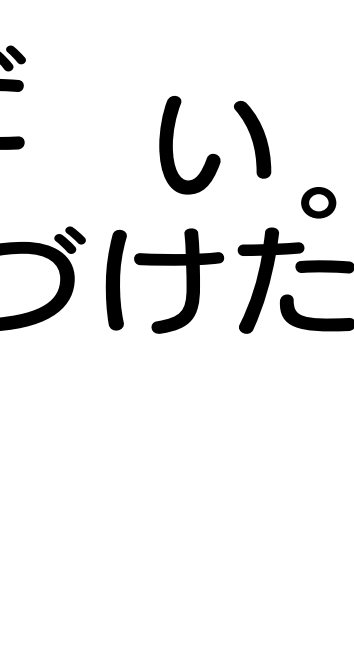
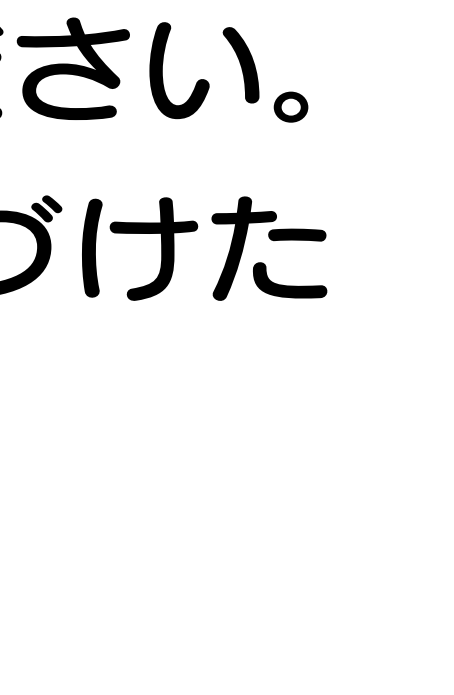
fill: (96, 97) -> (72, 68), added
part: (215, 154) -> (204, 79), moved
part: (318, 202) -> (290, 106), moved

